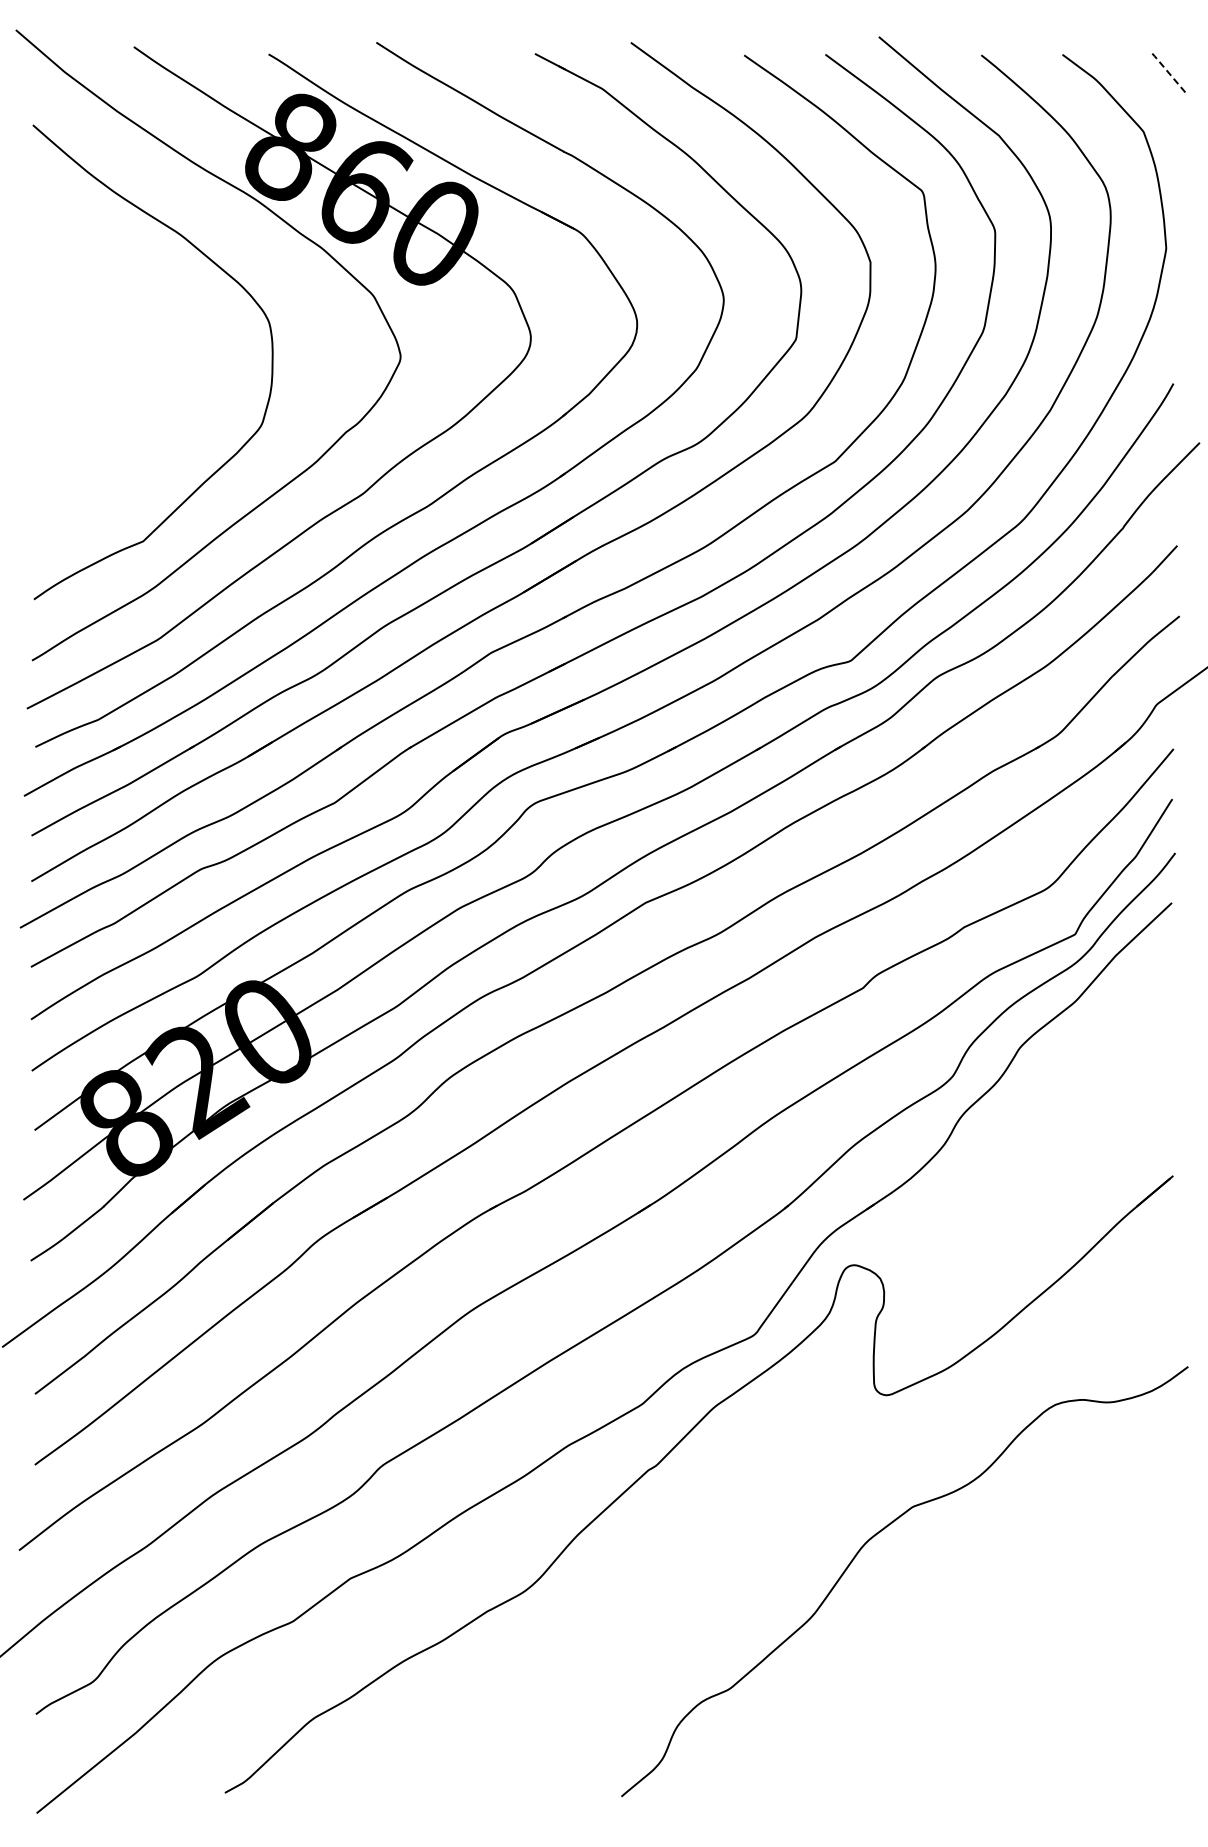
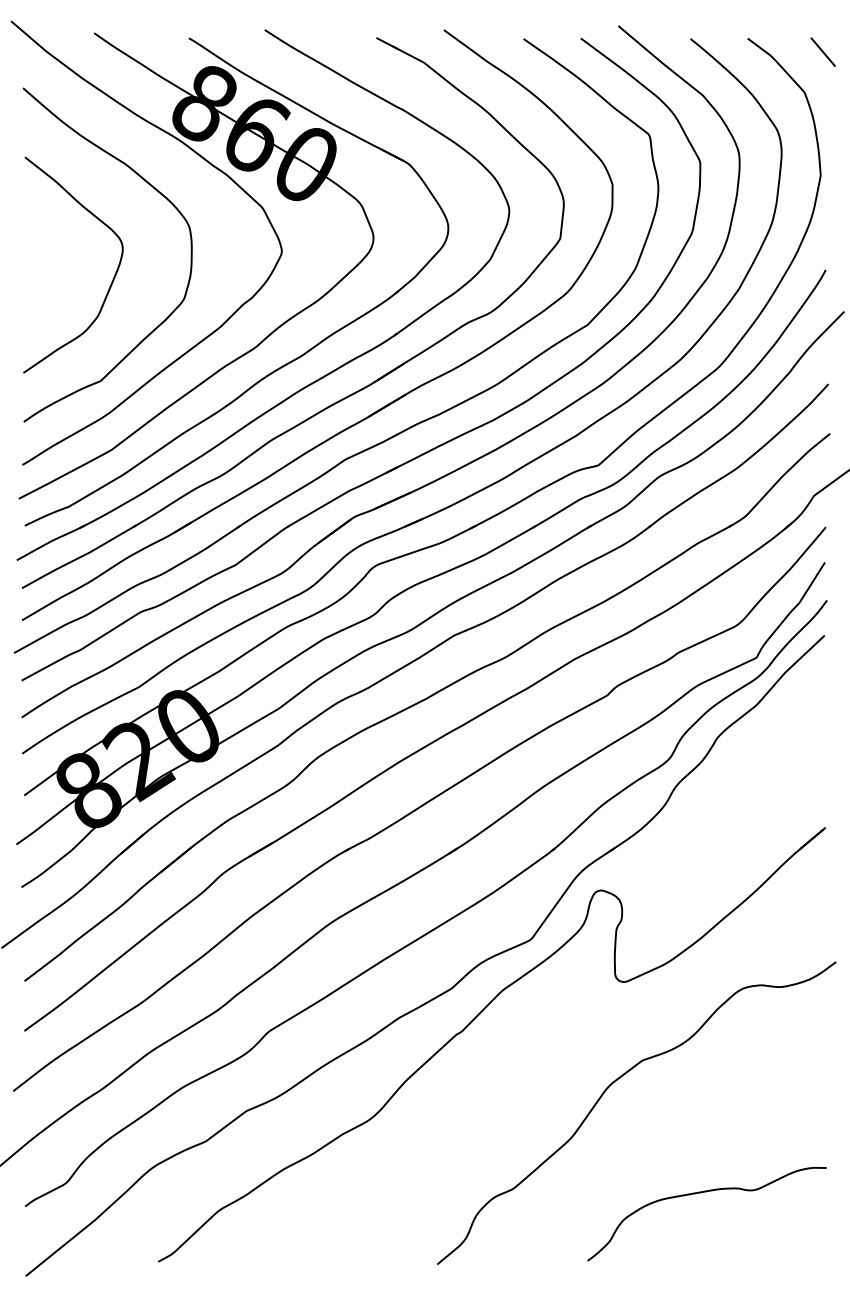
line: (1168, 72) -> (822, 51), dashed -> solid
curve: (160, 396) -> (112, 279), added
curve: (1000, 1694) -> (704, 1192), added

